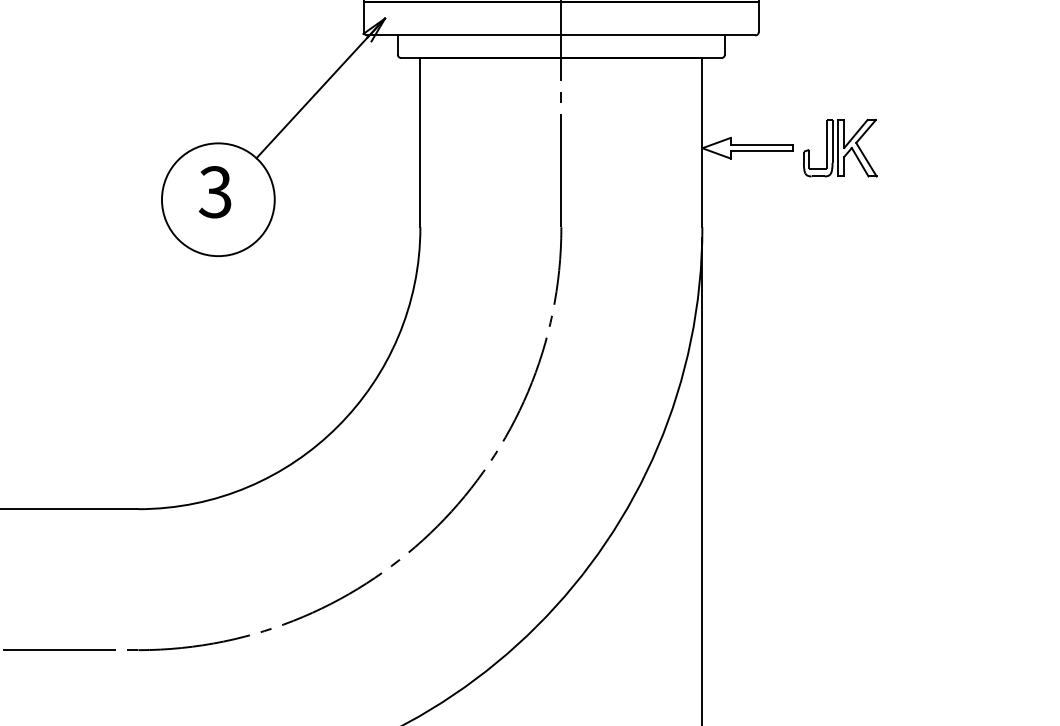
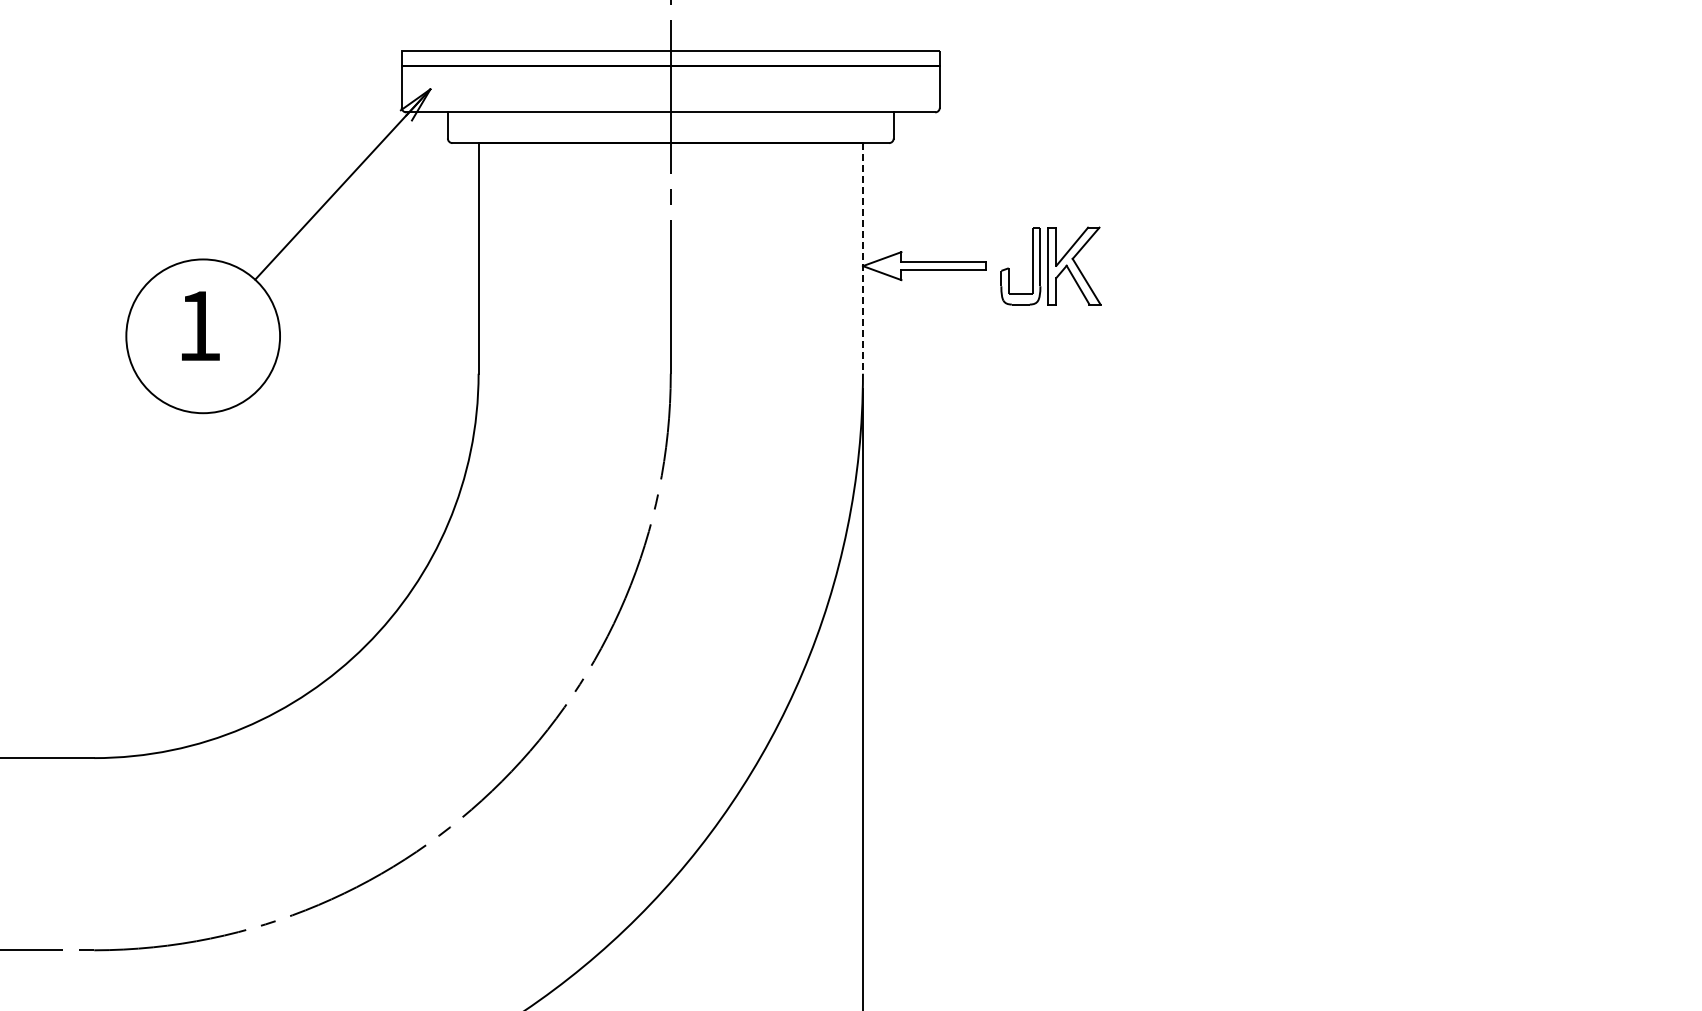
line: (702, 142) -> (862, 258), solid -> dashed
text: (214, 191) -> (198, 325), 3 -> 1

